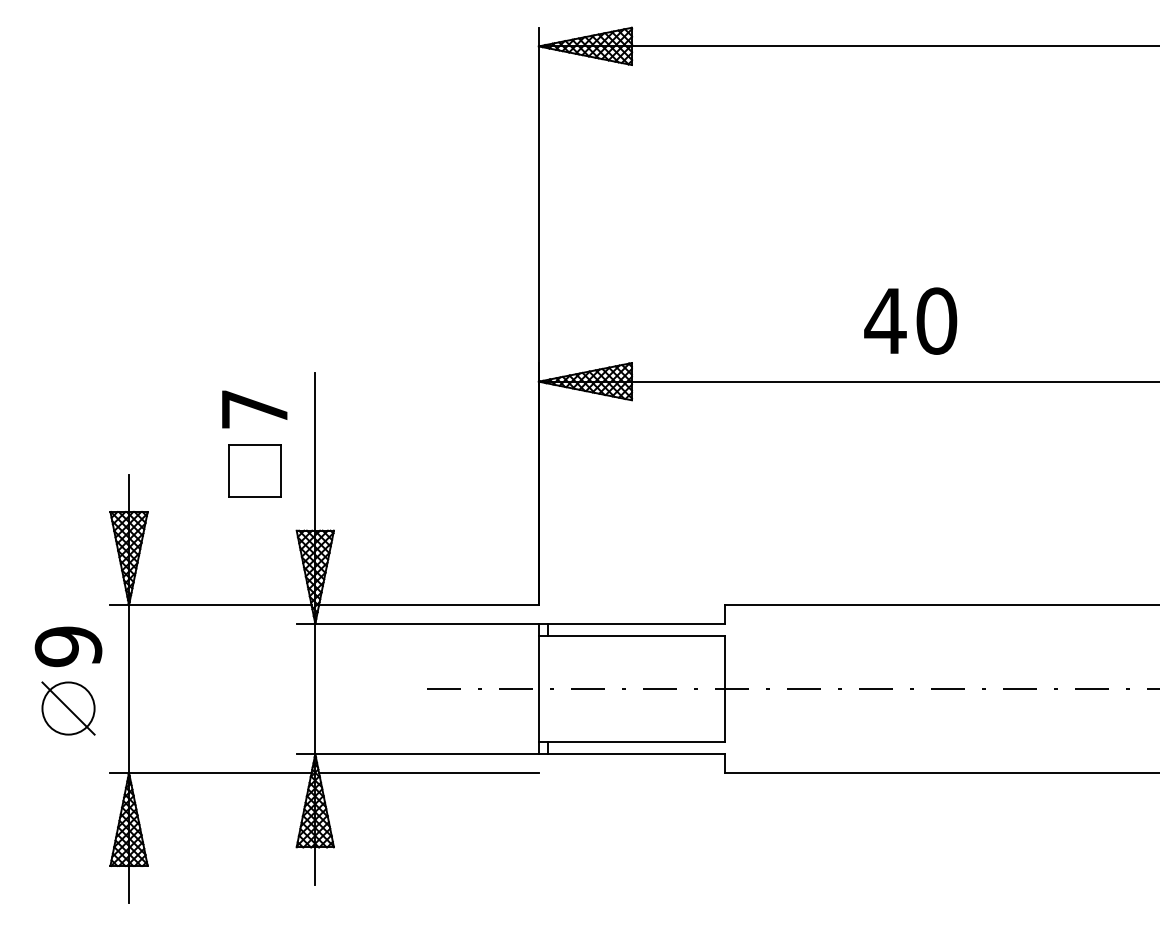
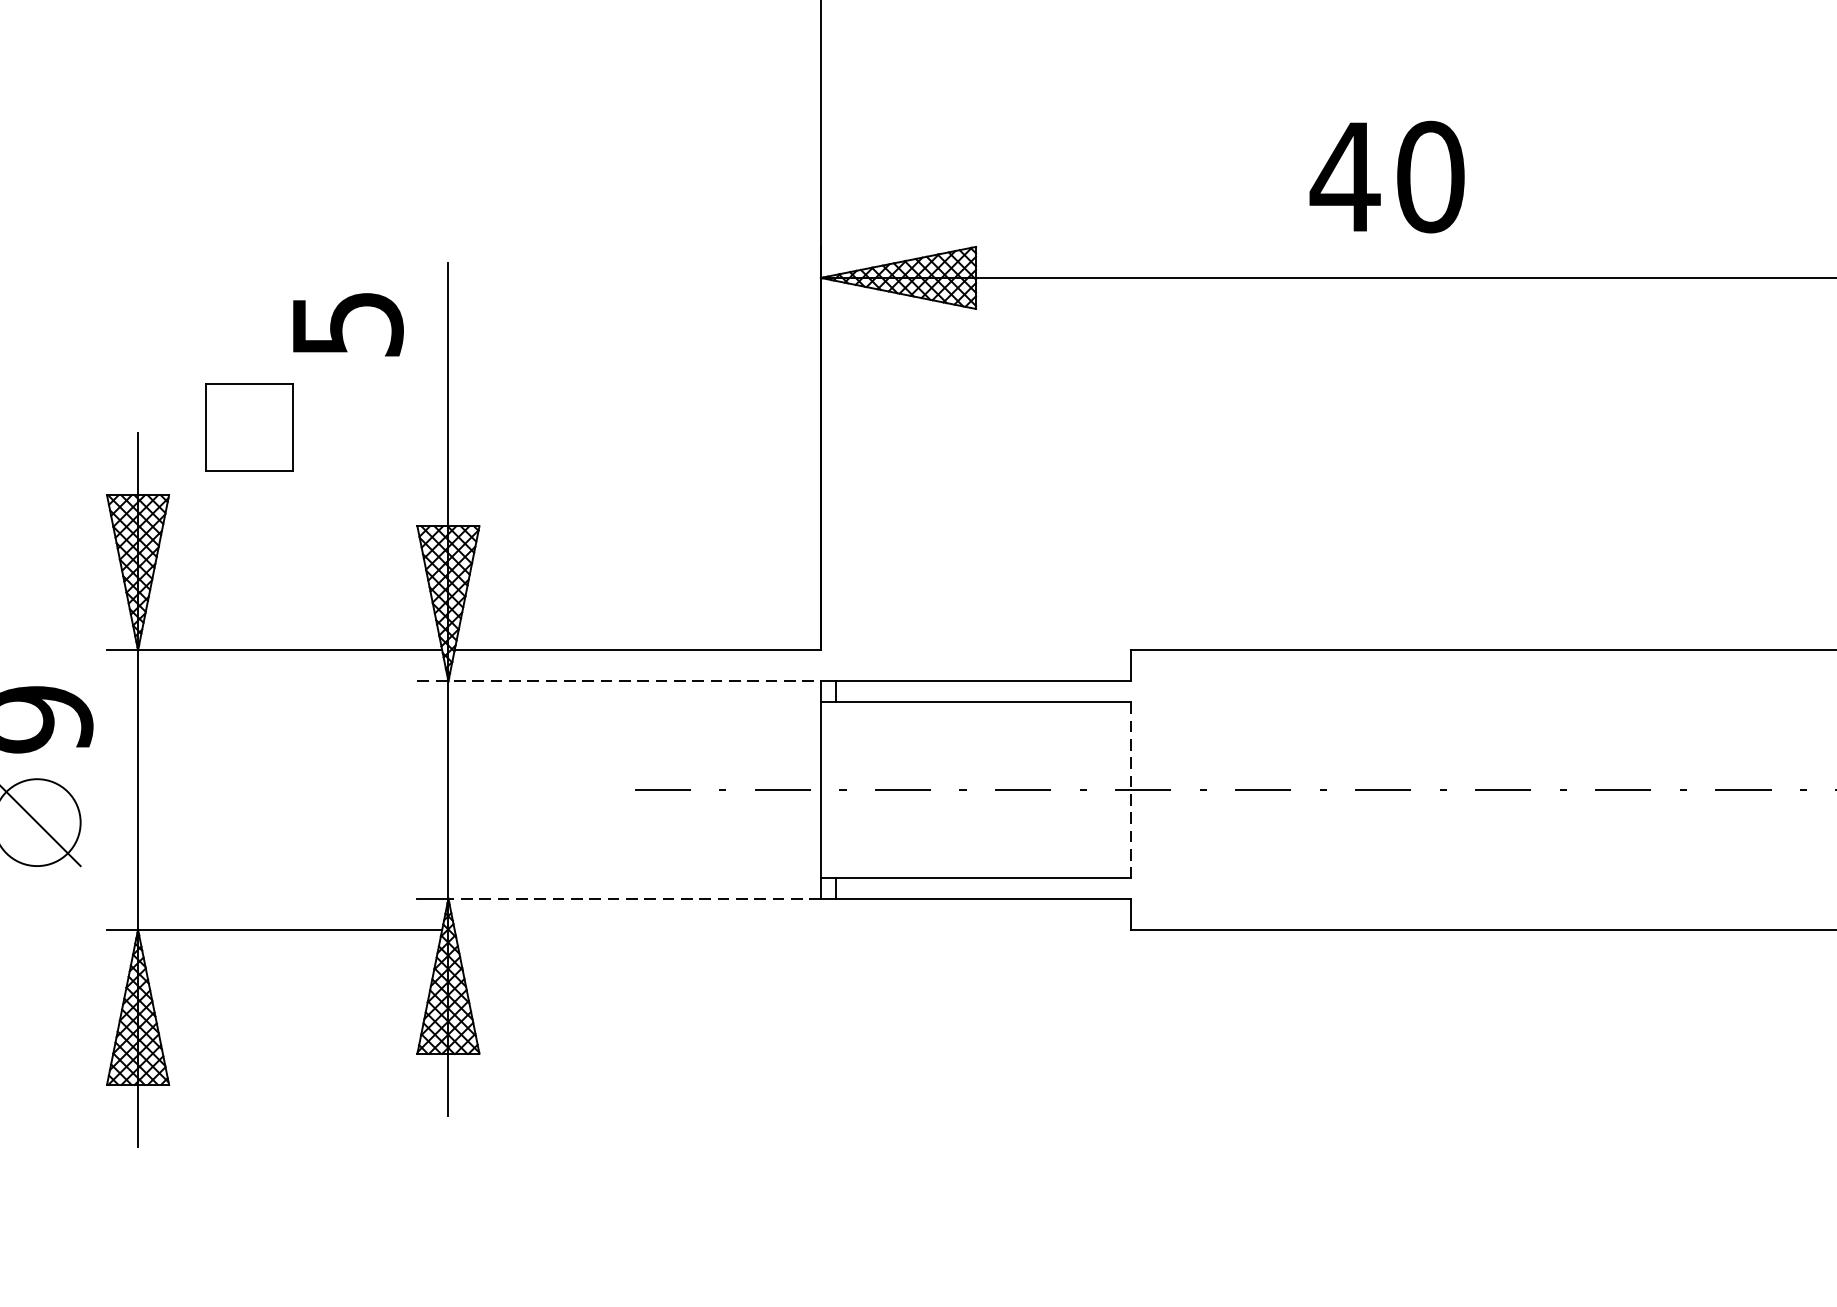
text: (910, 320) -> (1386, 175), moved
text: (255, 409) -> (348, 324), 7 -> 5
part: (254, 470) -> (248, 425), moved
line: (418, 623) -> (620, 680), solid -> dashed
line: (725, 689) -> (1131, 790), solid -> dashed
line: (427, 754) -> (635, 899), solid -> dashed
line: (428, 772) -> (637, 929), removed

